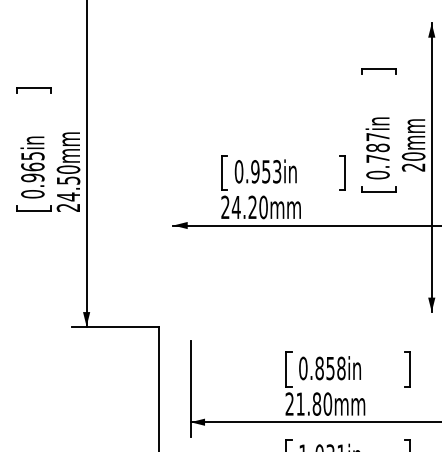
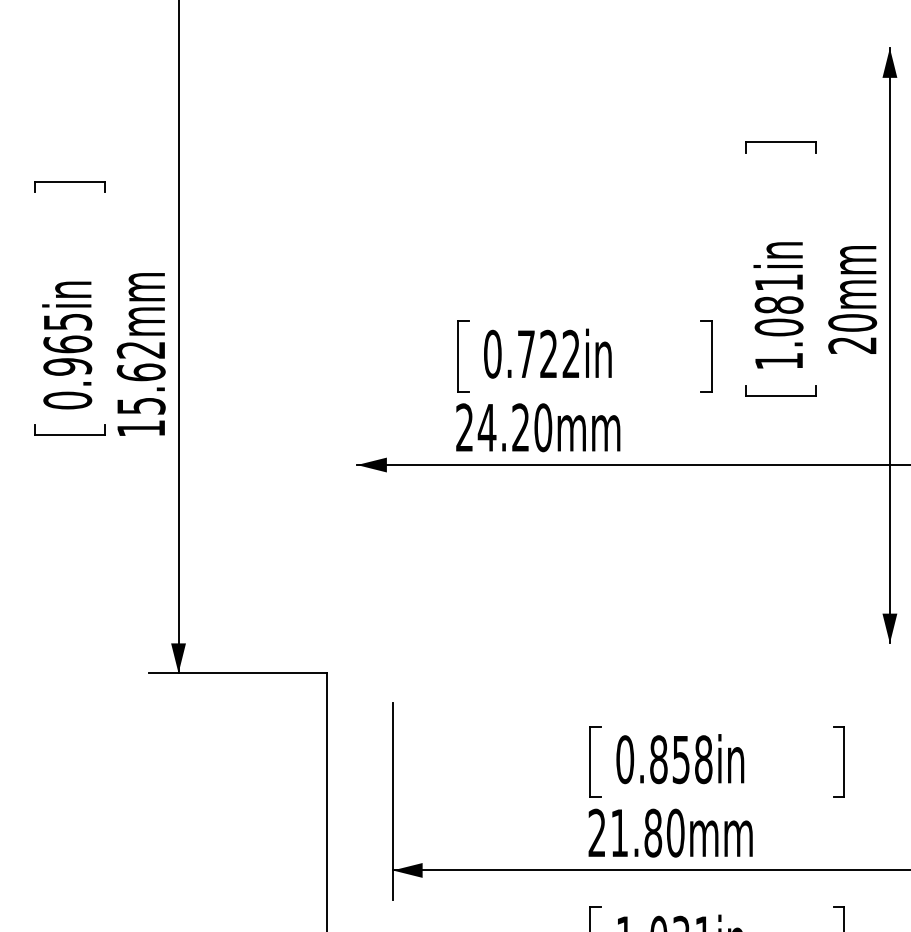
text: (377, 156) -> (778, 322), 0.787in -> 1.081in
text: (266, 171) -> (549, 353), 0.953in -> 0.722in
text: (68, 188) -> (141, 388), 24.50mm -> 15.62mm

